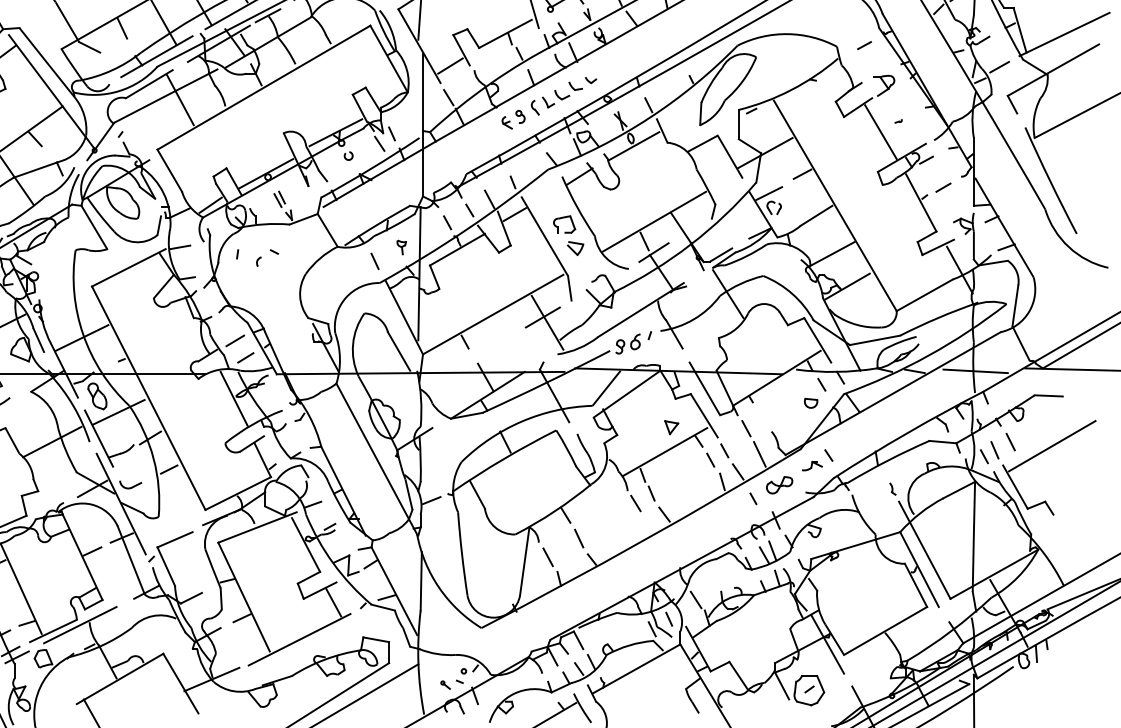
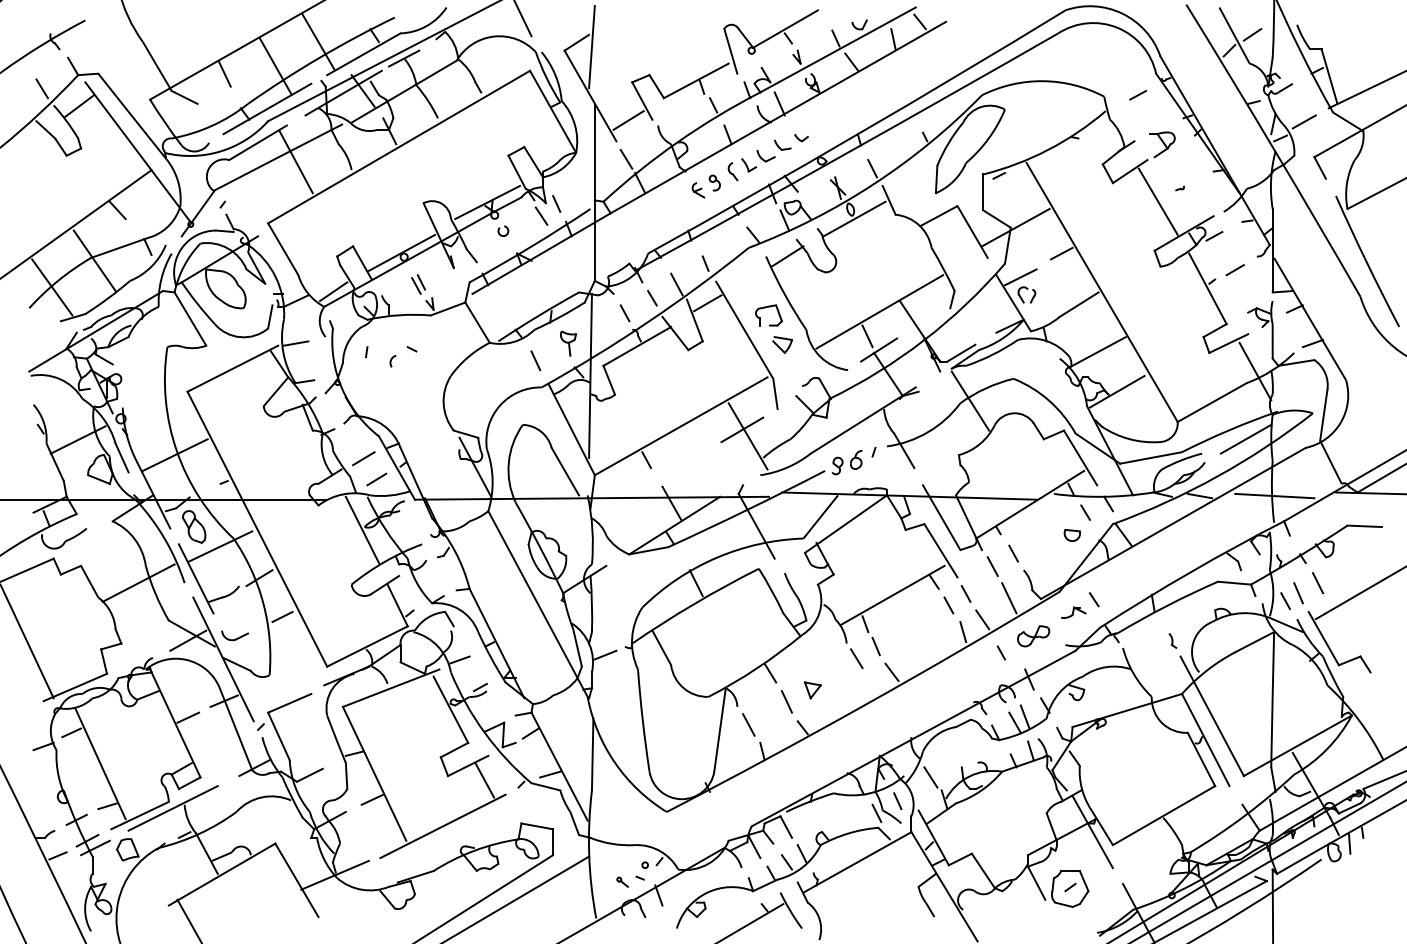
part: (401, 247) -> (568, 343), size x1.43
line: (951, 324) -> (1245, 438), added
line: (763, 417) -> (1013, 553), added
part: (671, 427) -> (812, 690), moved

